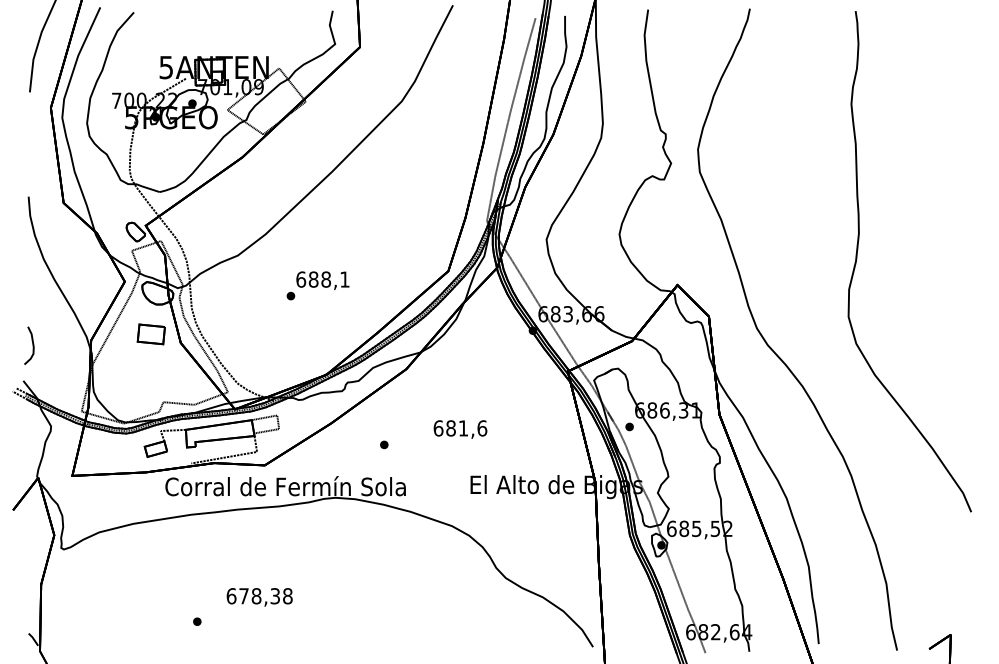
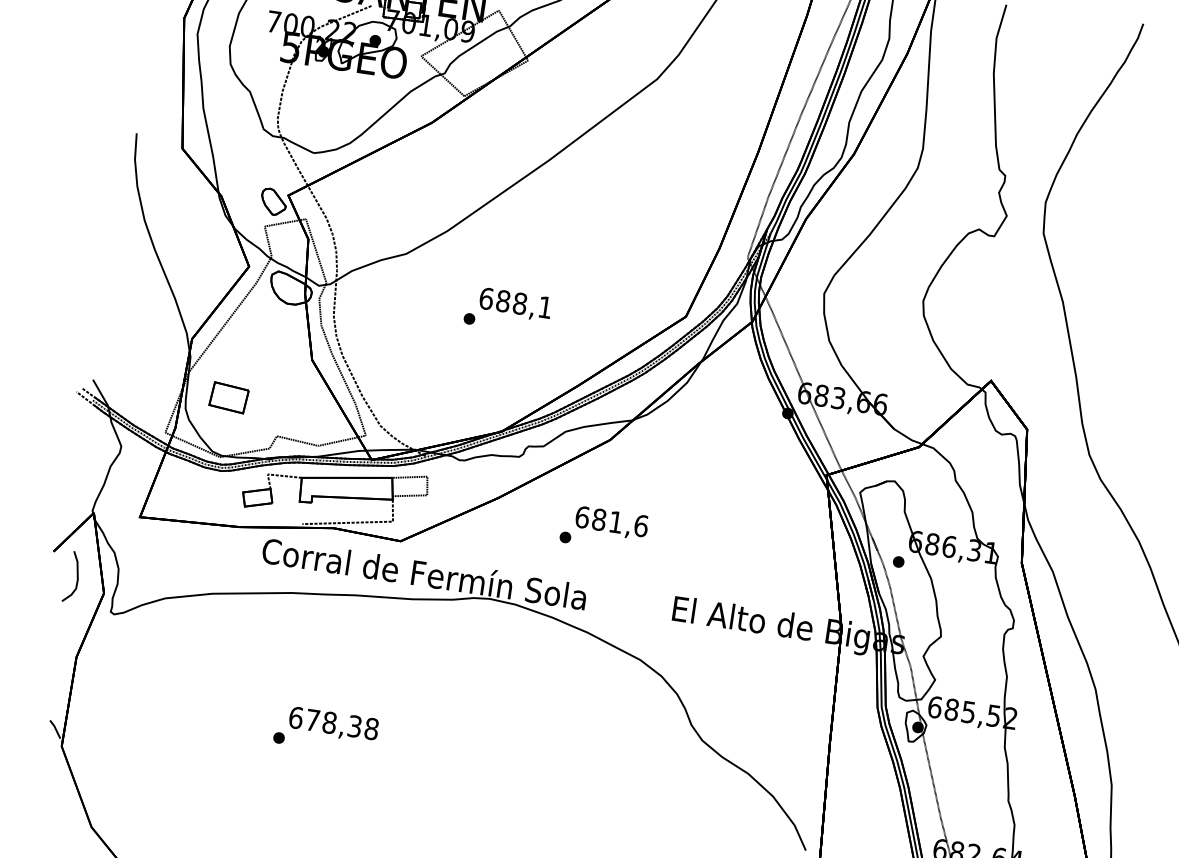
part: (150, 334) -> (227, 397), moved
curve: (32, 345) -> (76, 577), moved
text: (460, 429) -> (611, 523), moved
text: (259, 597) -> (333, 725), moved

